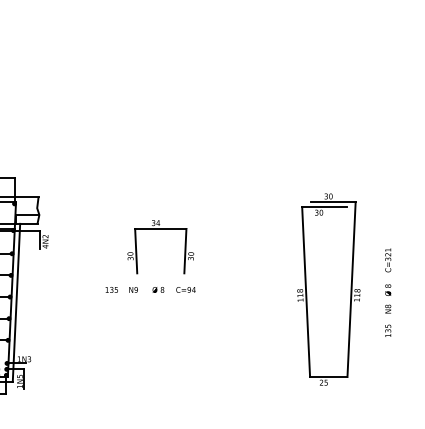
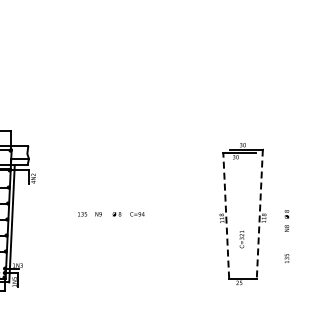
part: (160, 229) -> (118, 169), removed
text: (387, 260) -> (241, 239), moved
line: (351, 290) -> (259, 214), solid -> dashed
line: (306, 291) -> (226, 215), solid -> dashed
text: (387, 330) -> (286, 258), moved

